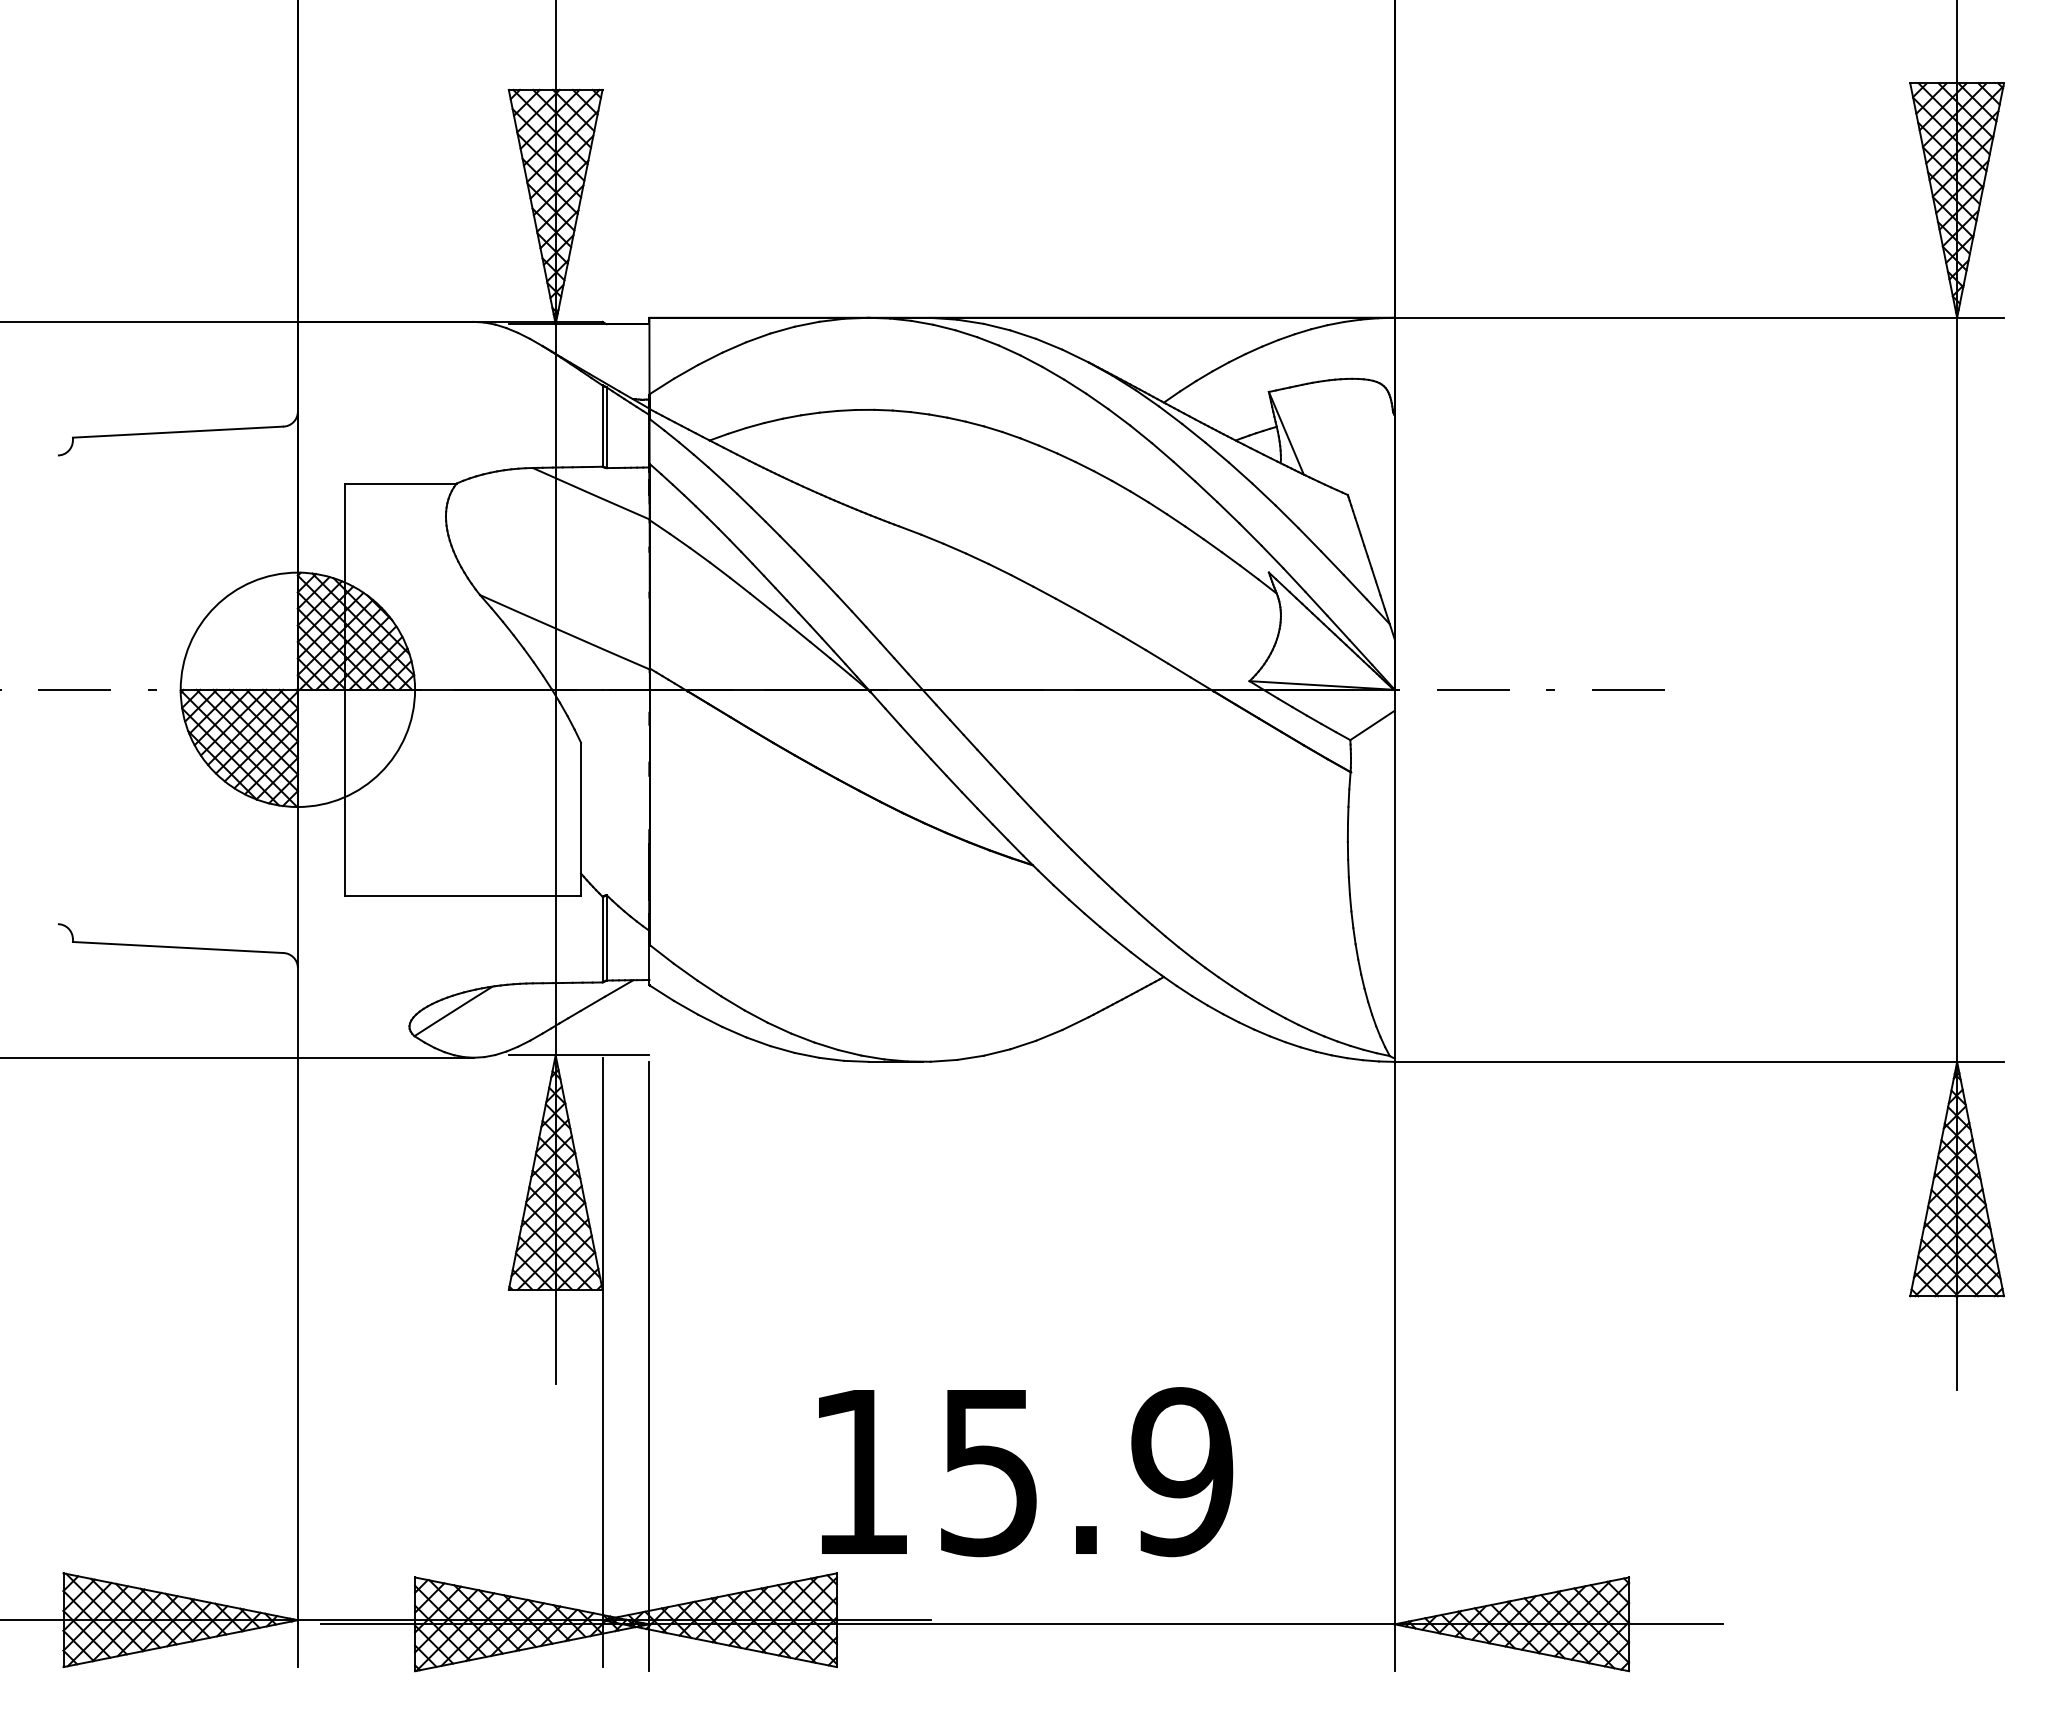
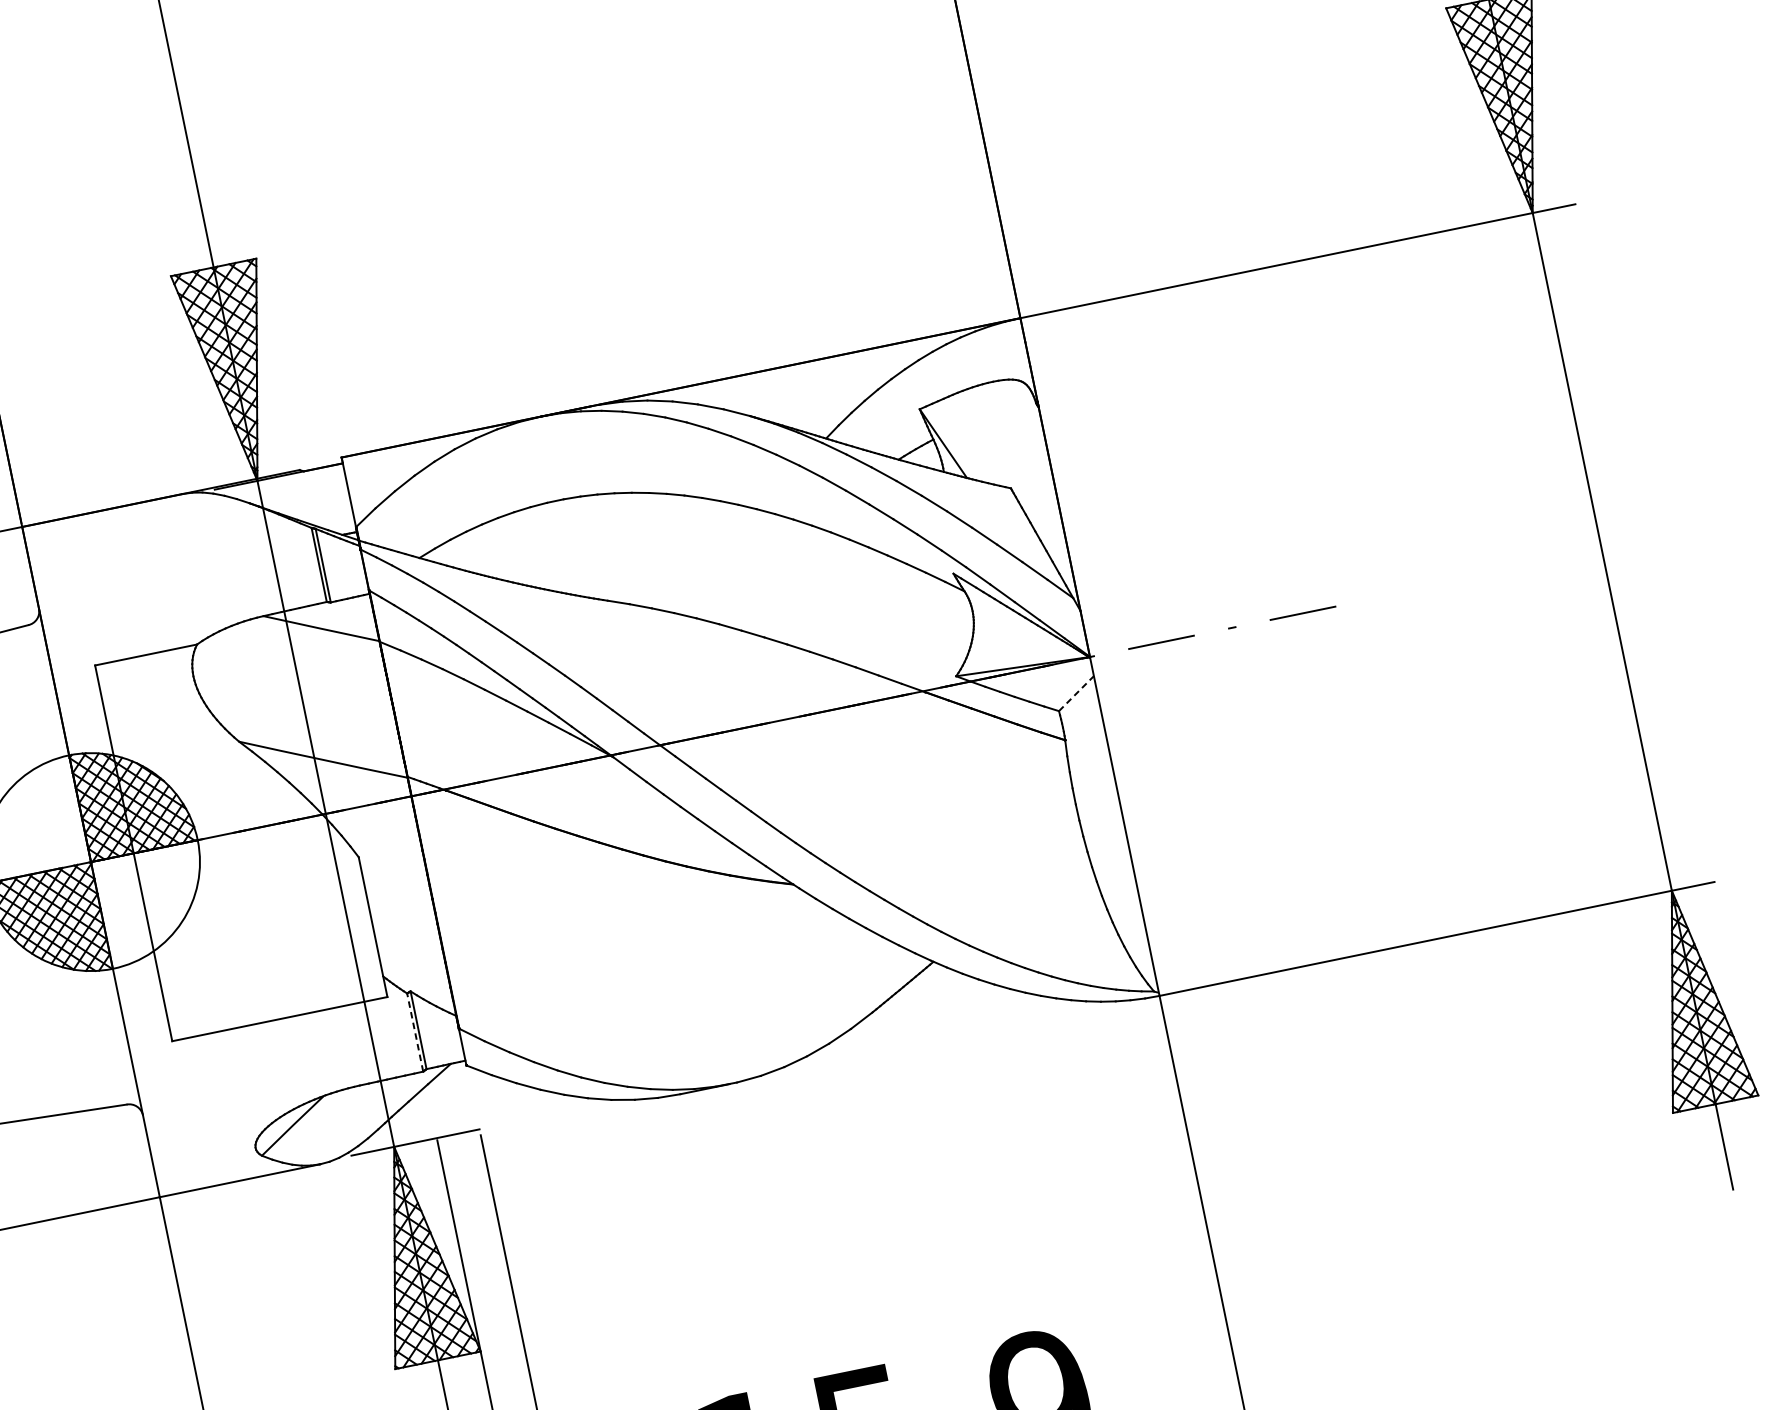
line: (1372, 725) -> (1076, 693), solid -> dashed
line: (602, 939) -> (415, 1032), solid -> dashed

